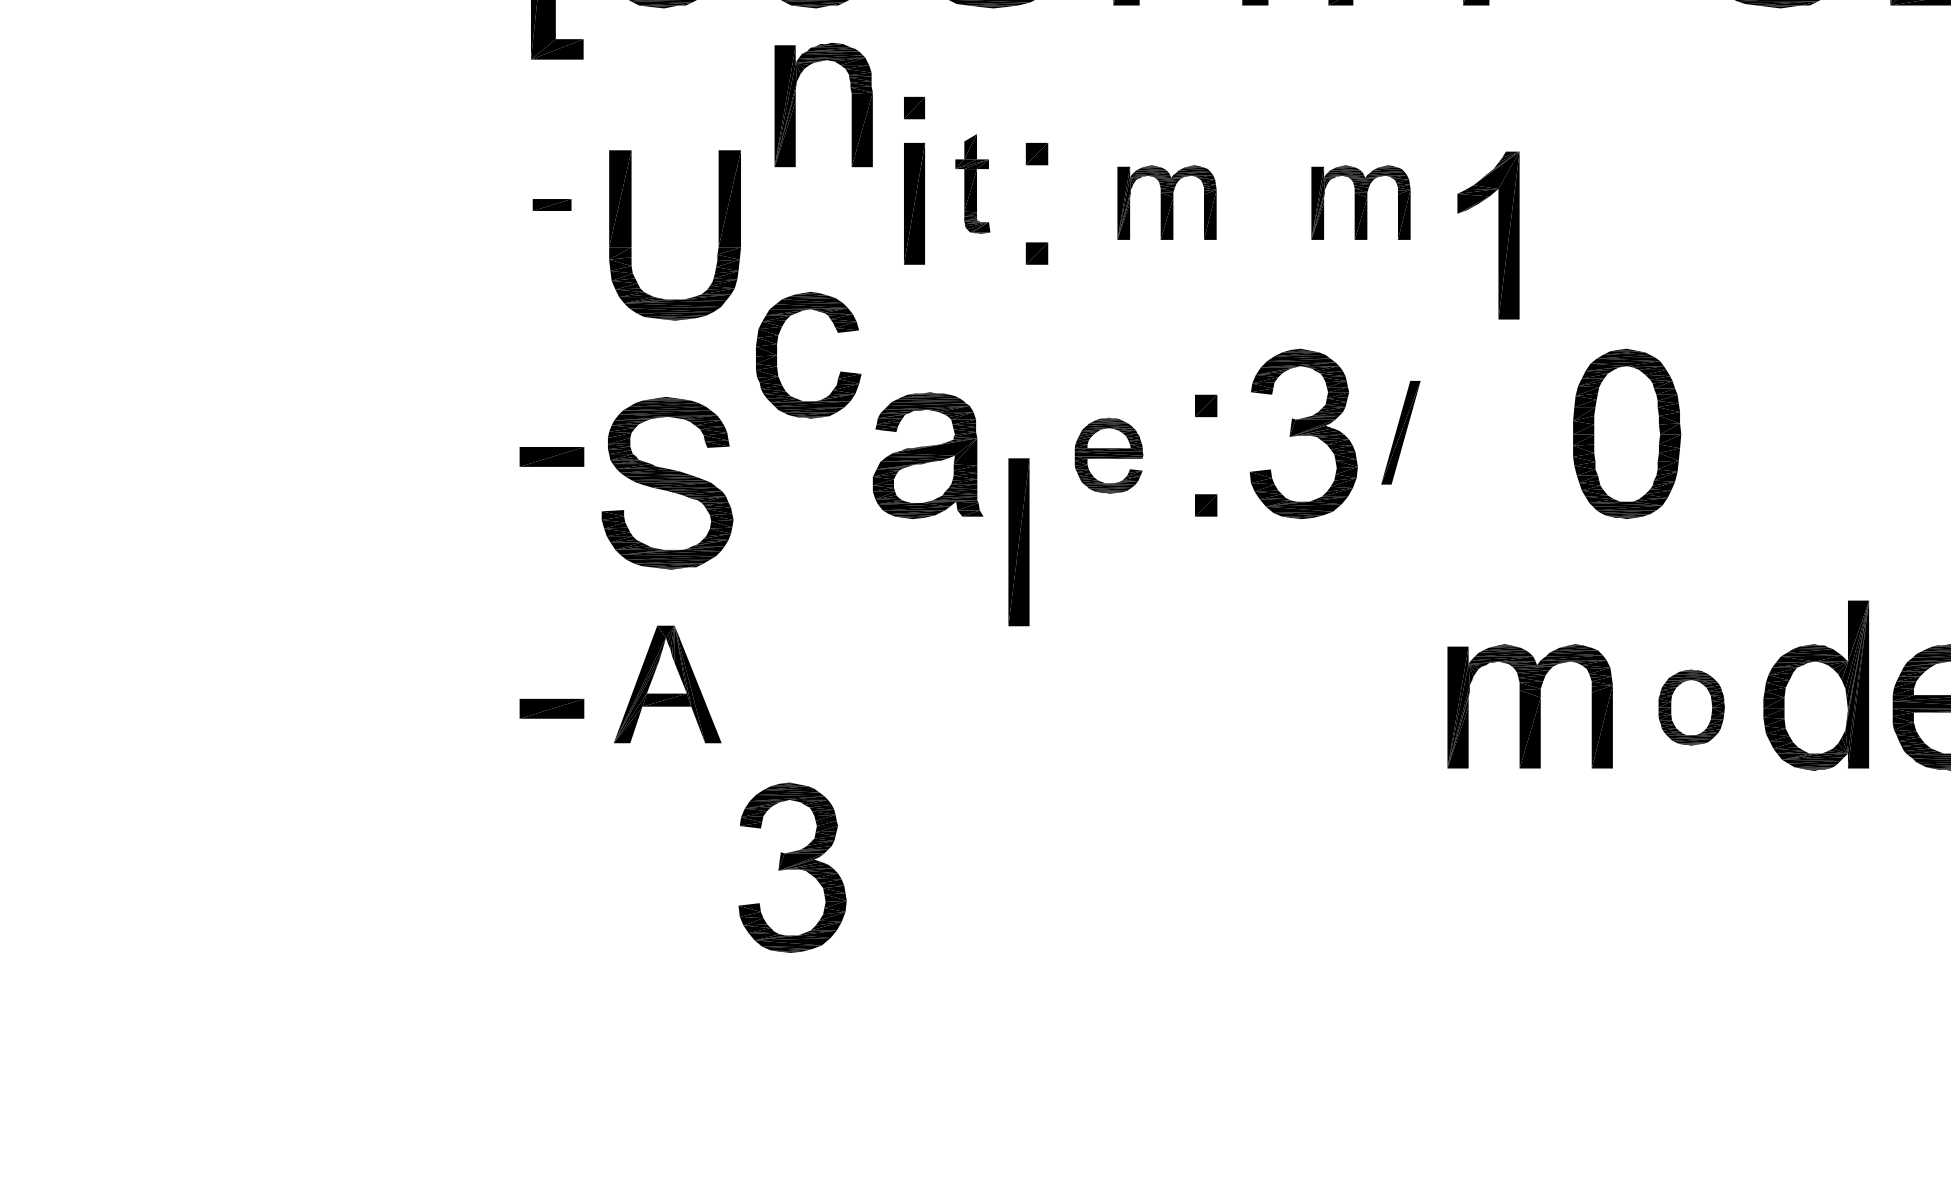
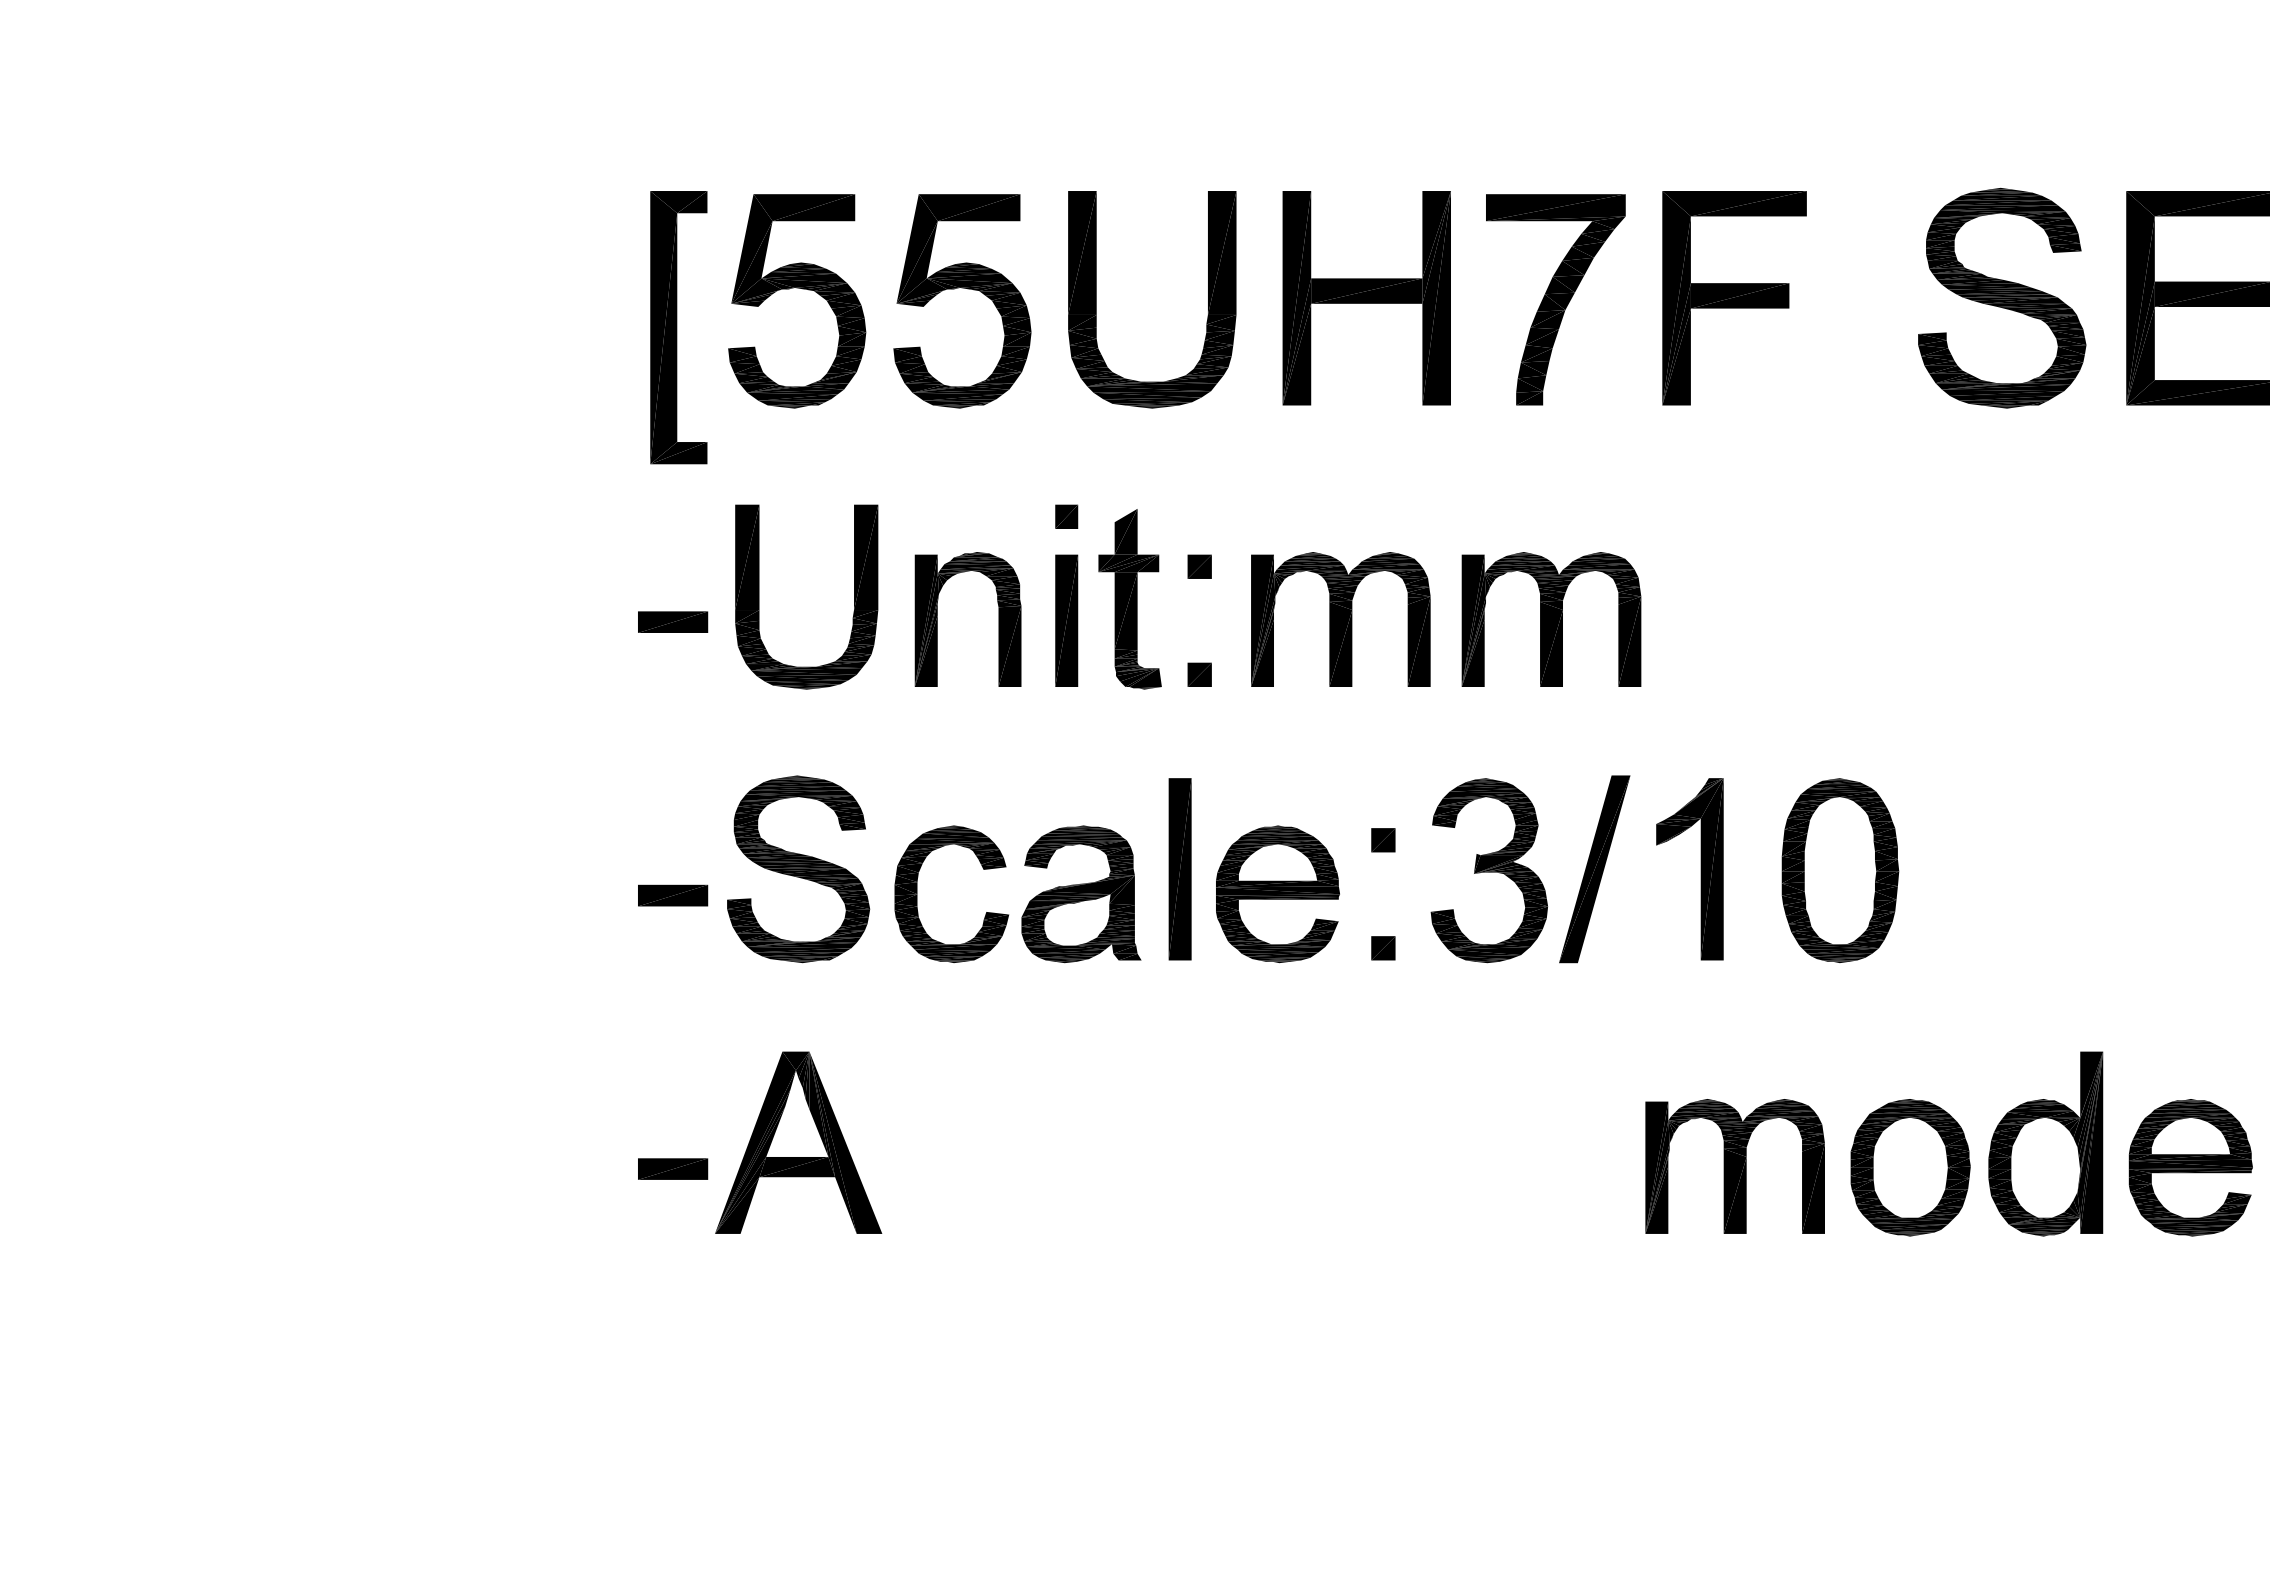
part: (795, 104) -> (937, 619), moved
part: (972, 184) -> (1129, 599), size x1.67
part: (1166, 202) -> (1340, 619), size x1.67
part: (1361, 202) -> (1551, 619), size x1.67
part: (552, 204) -> (673, 621), size x1.67
part: (631, 234) -> (759, 596), moved
part: (1498, 235) -> (1700, 869), moved
part: (777, 354) -> (917, 893), moved
part: (1400, 432) -> (1594, 869), size x1.67
part: (1108, 455) -> (1277, 894), size x1.67
part: (667, 483) -> (798, 869), moved
part: (1018, 542) -> (1179, 869), moved
part: (667, 684) -> (798, 1142), size x1.43
part: (1691, 707) -> (1910, 1167), size x1.67
part: (792, 867) -> (934, 1341), removed

